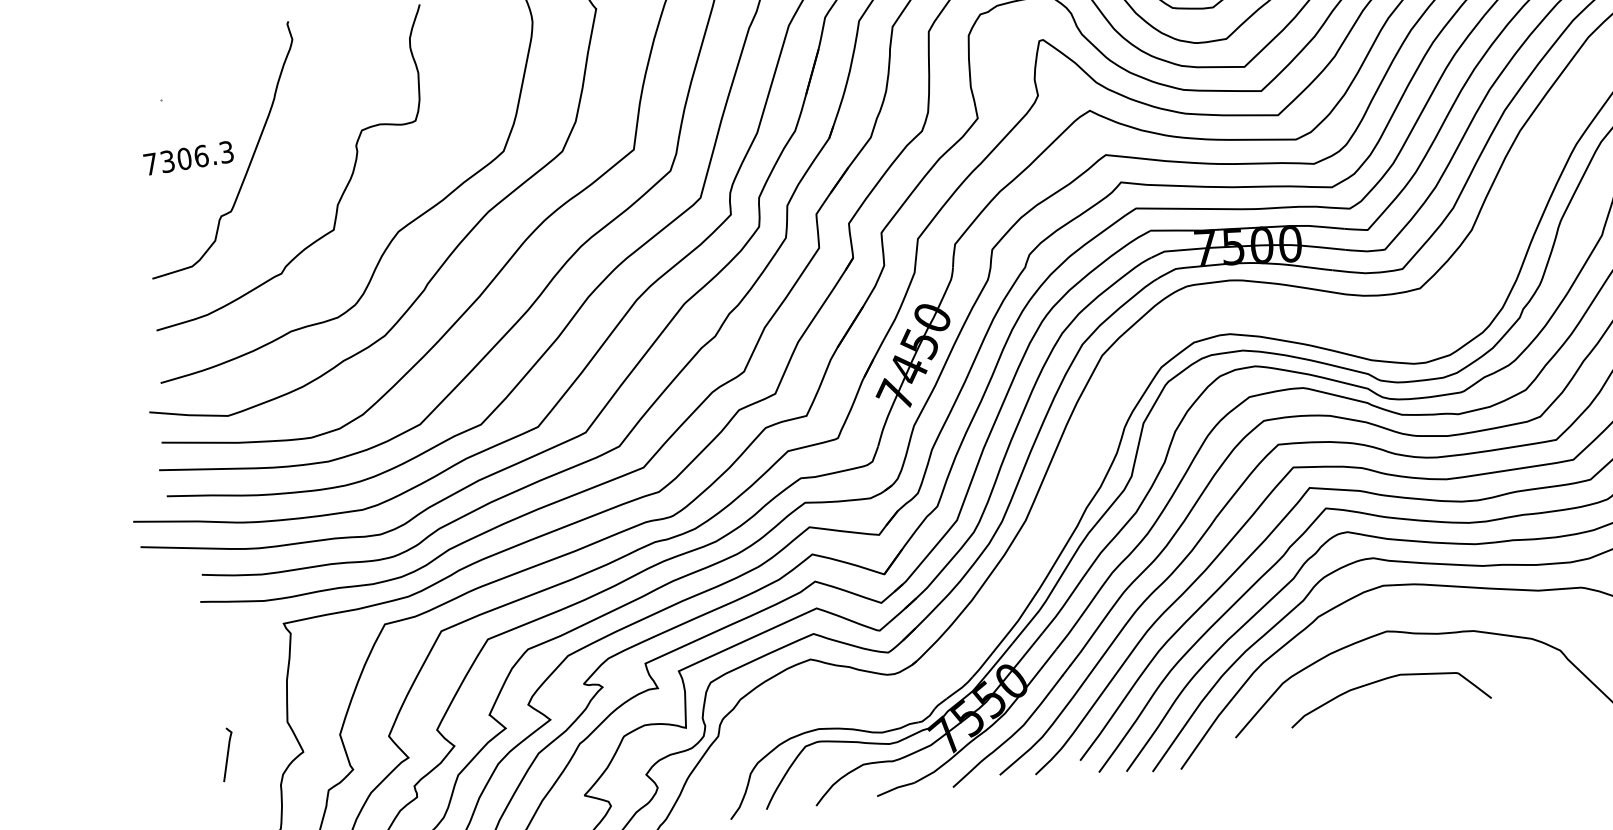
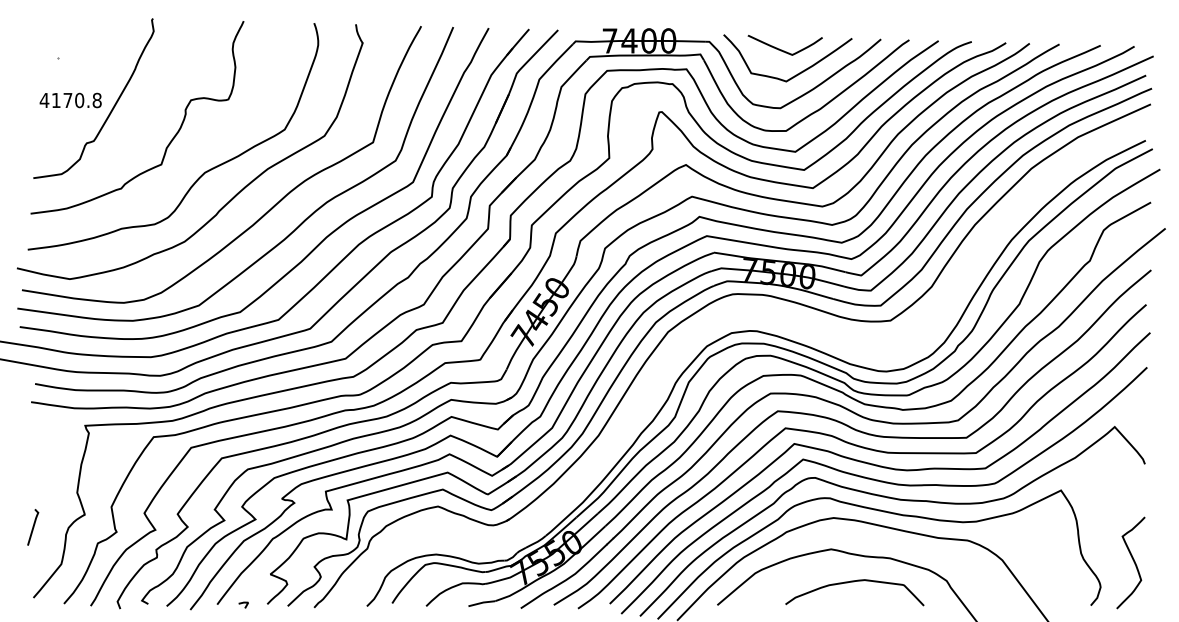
text: (188, 158) -> (70, 100), 7306.3 -> 4170.8
curve: (1386, 680) -> (854, 582), moved
curve: (228, 754) -> (33, 527), moved

